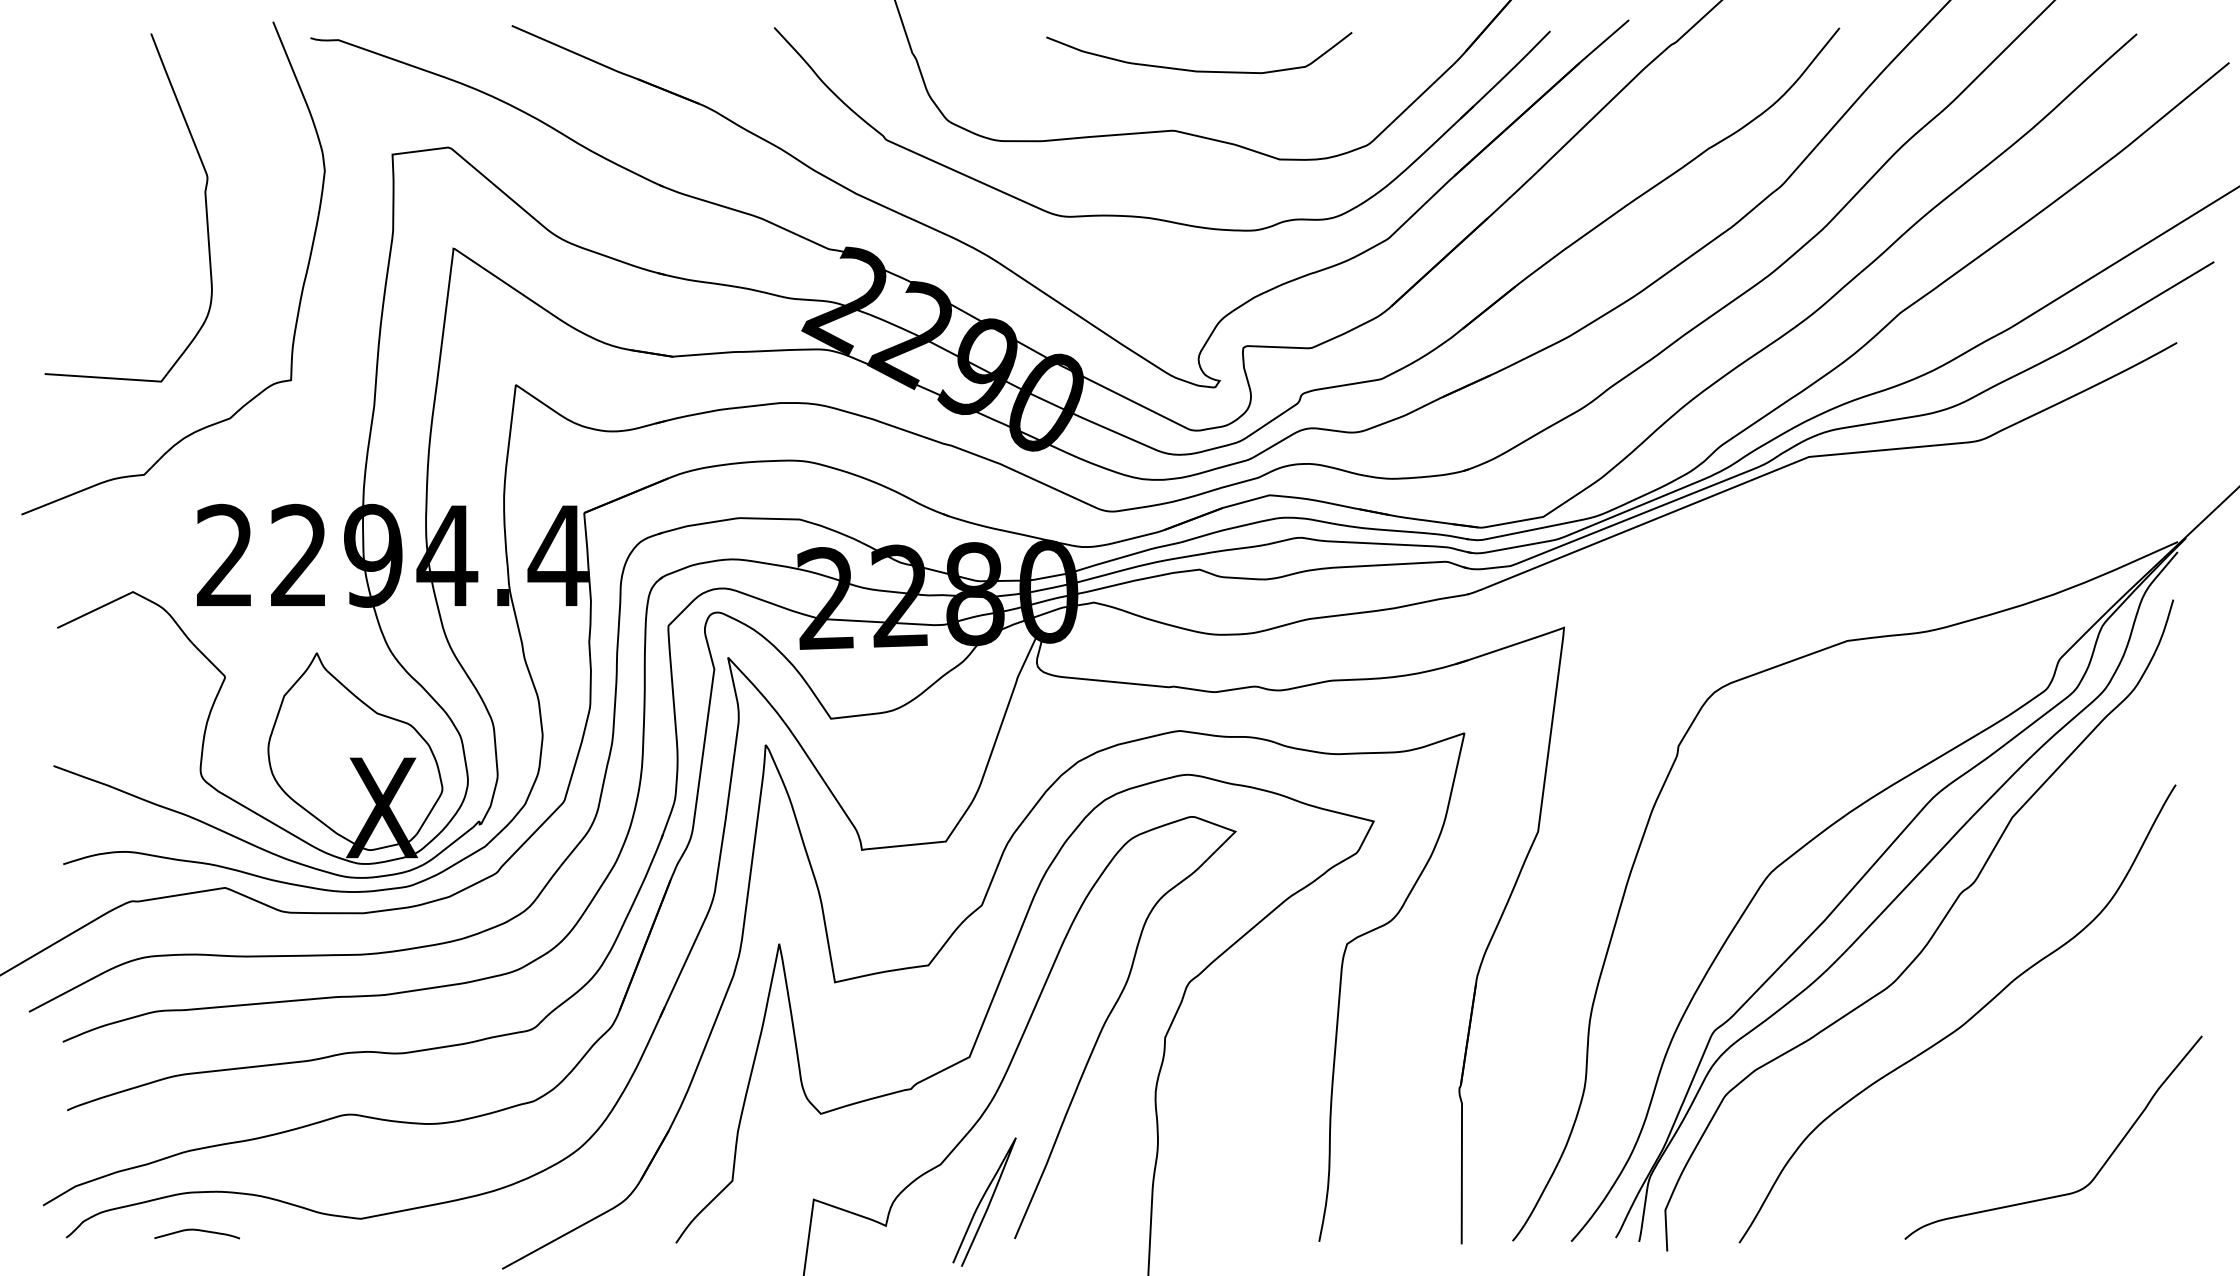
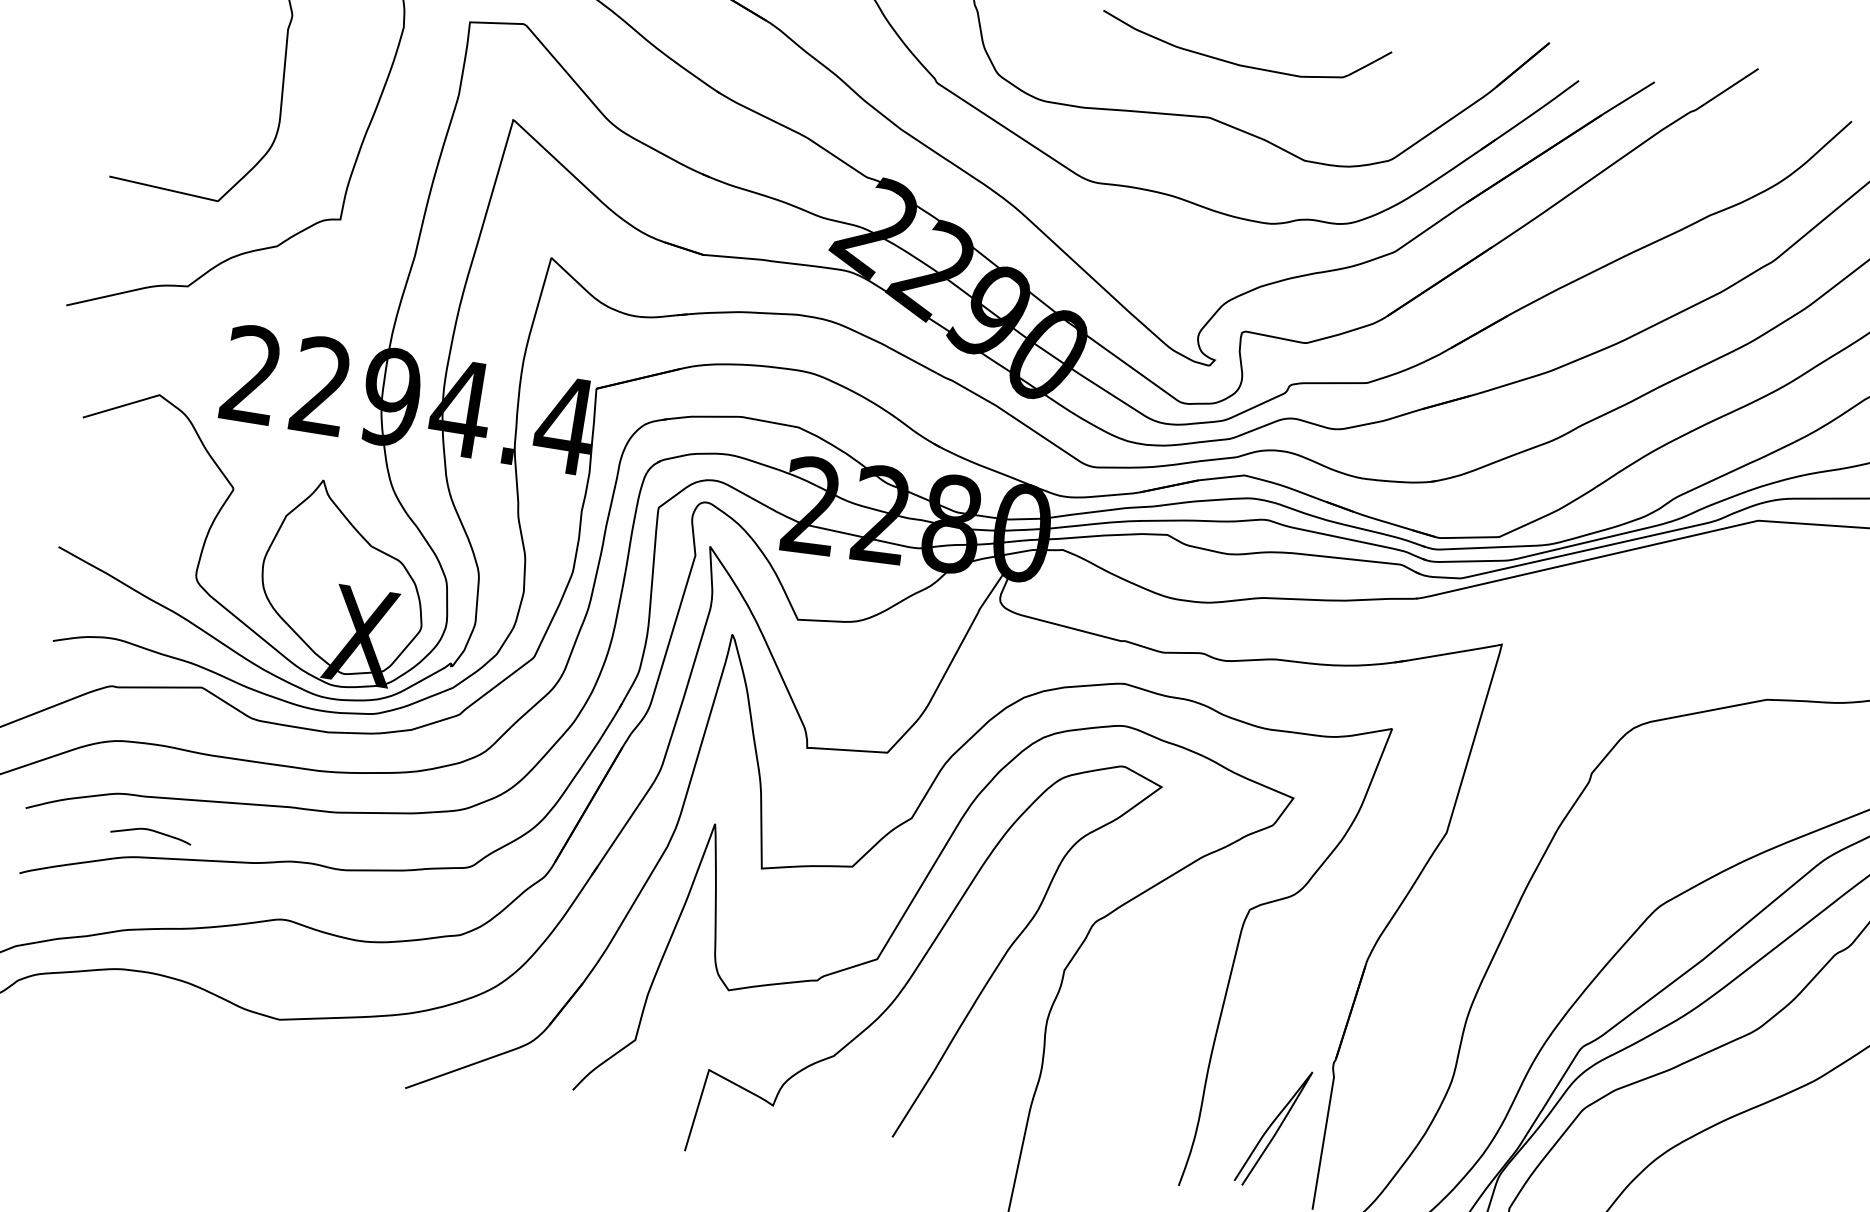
curve: (982, 1200) -> (1271, 1126), moved
curve: (196, 1230) -> (151, 830), moved

